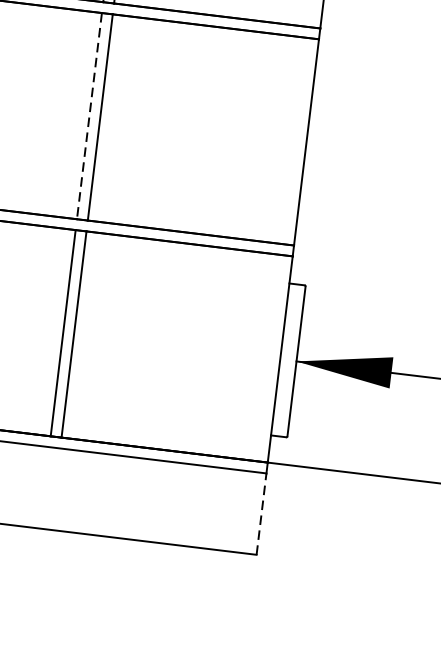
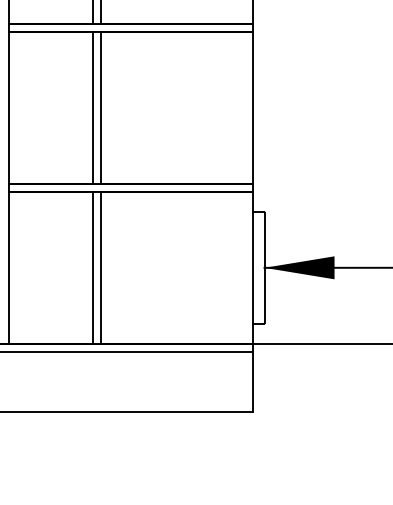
line: (89, 115) -> (92, 107), dashed -> solid
line: (261, 513) -> (252, 381), dashed -> solid

